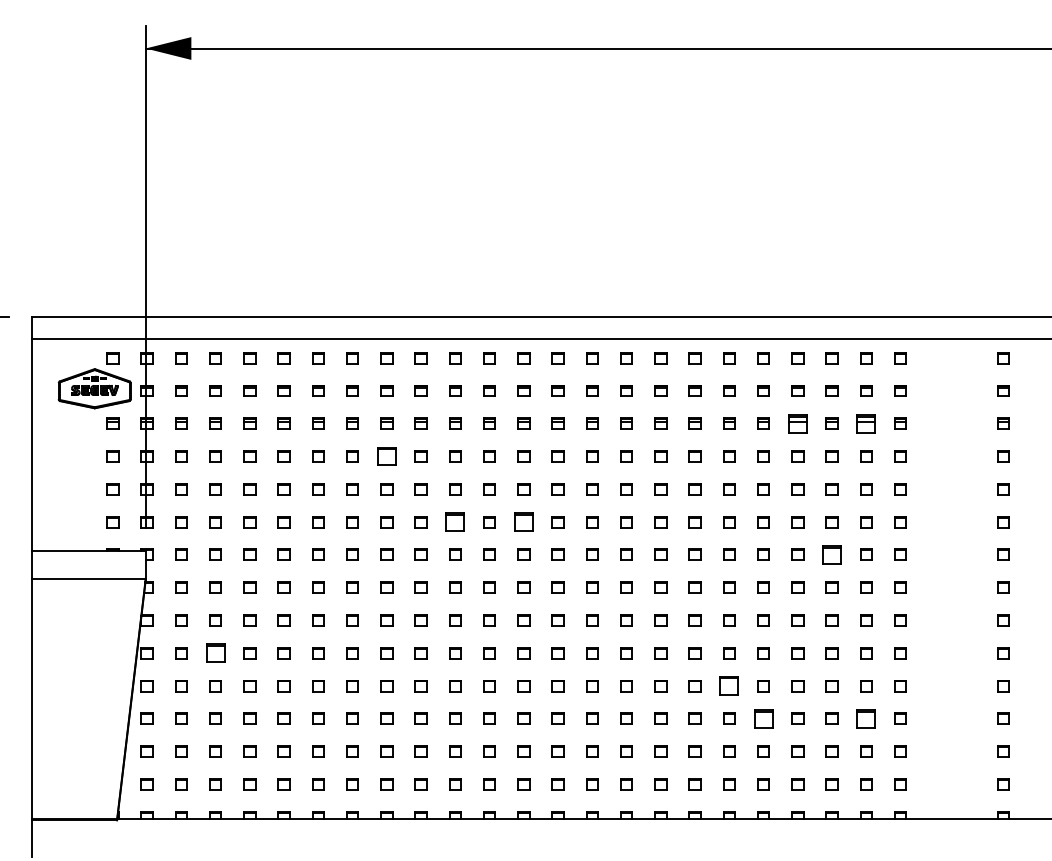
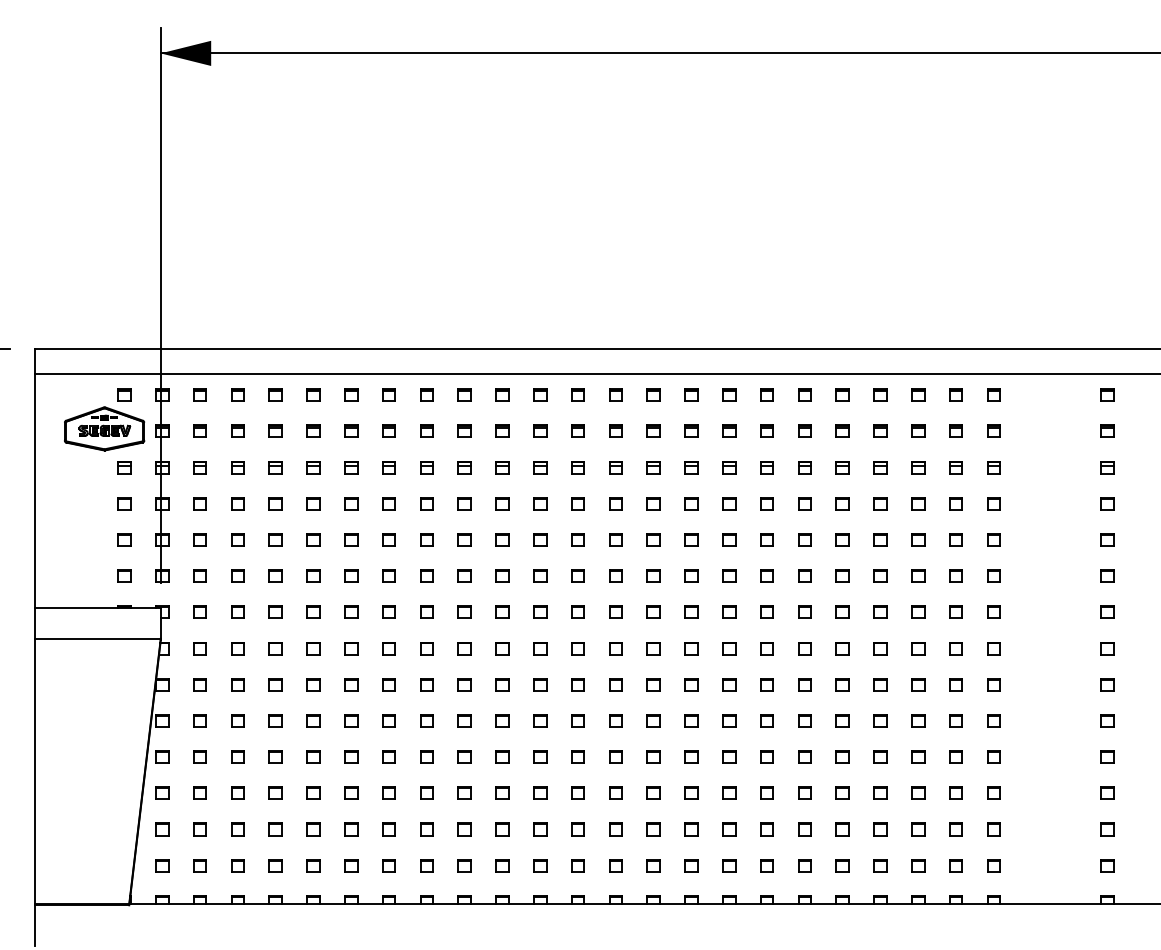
part: (797, 423) -> (880, 467), size x0.62
part: (866, 423) -> (956, 467), size x0.62
part: (386, 456) -> (426, 503), size x0.62
part: (455, 522) -> (502, 576), size x0.62
part: (523, 522) -> (577, 576), size x0.62
part: (831, 554) -> (917, 611), size x0.62
part: (215, 653) -> (237, 721), size x0.62
part: (729, 686) -> (805, 757), size x0.62
part: (763, 718) -> (842, 792), size x0.62
part: (866, 718) -> (956, 792), size x0.62

